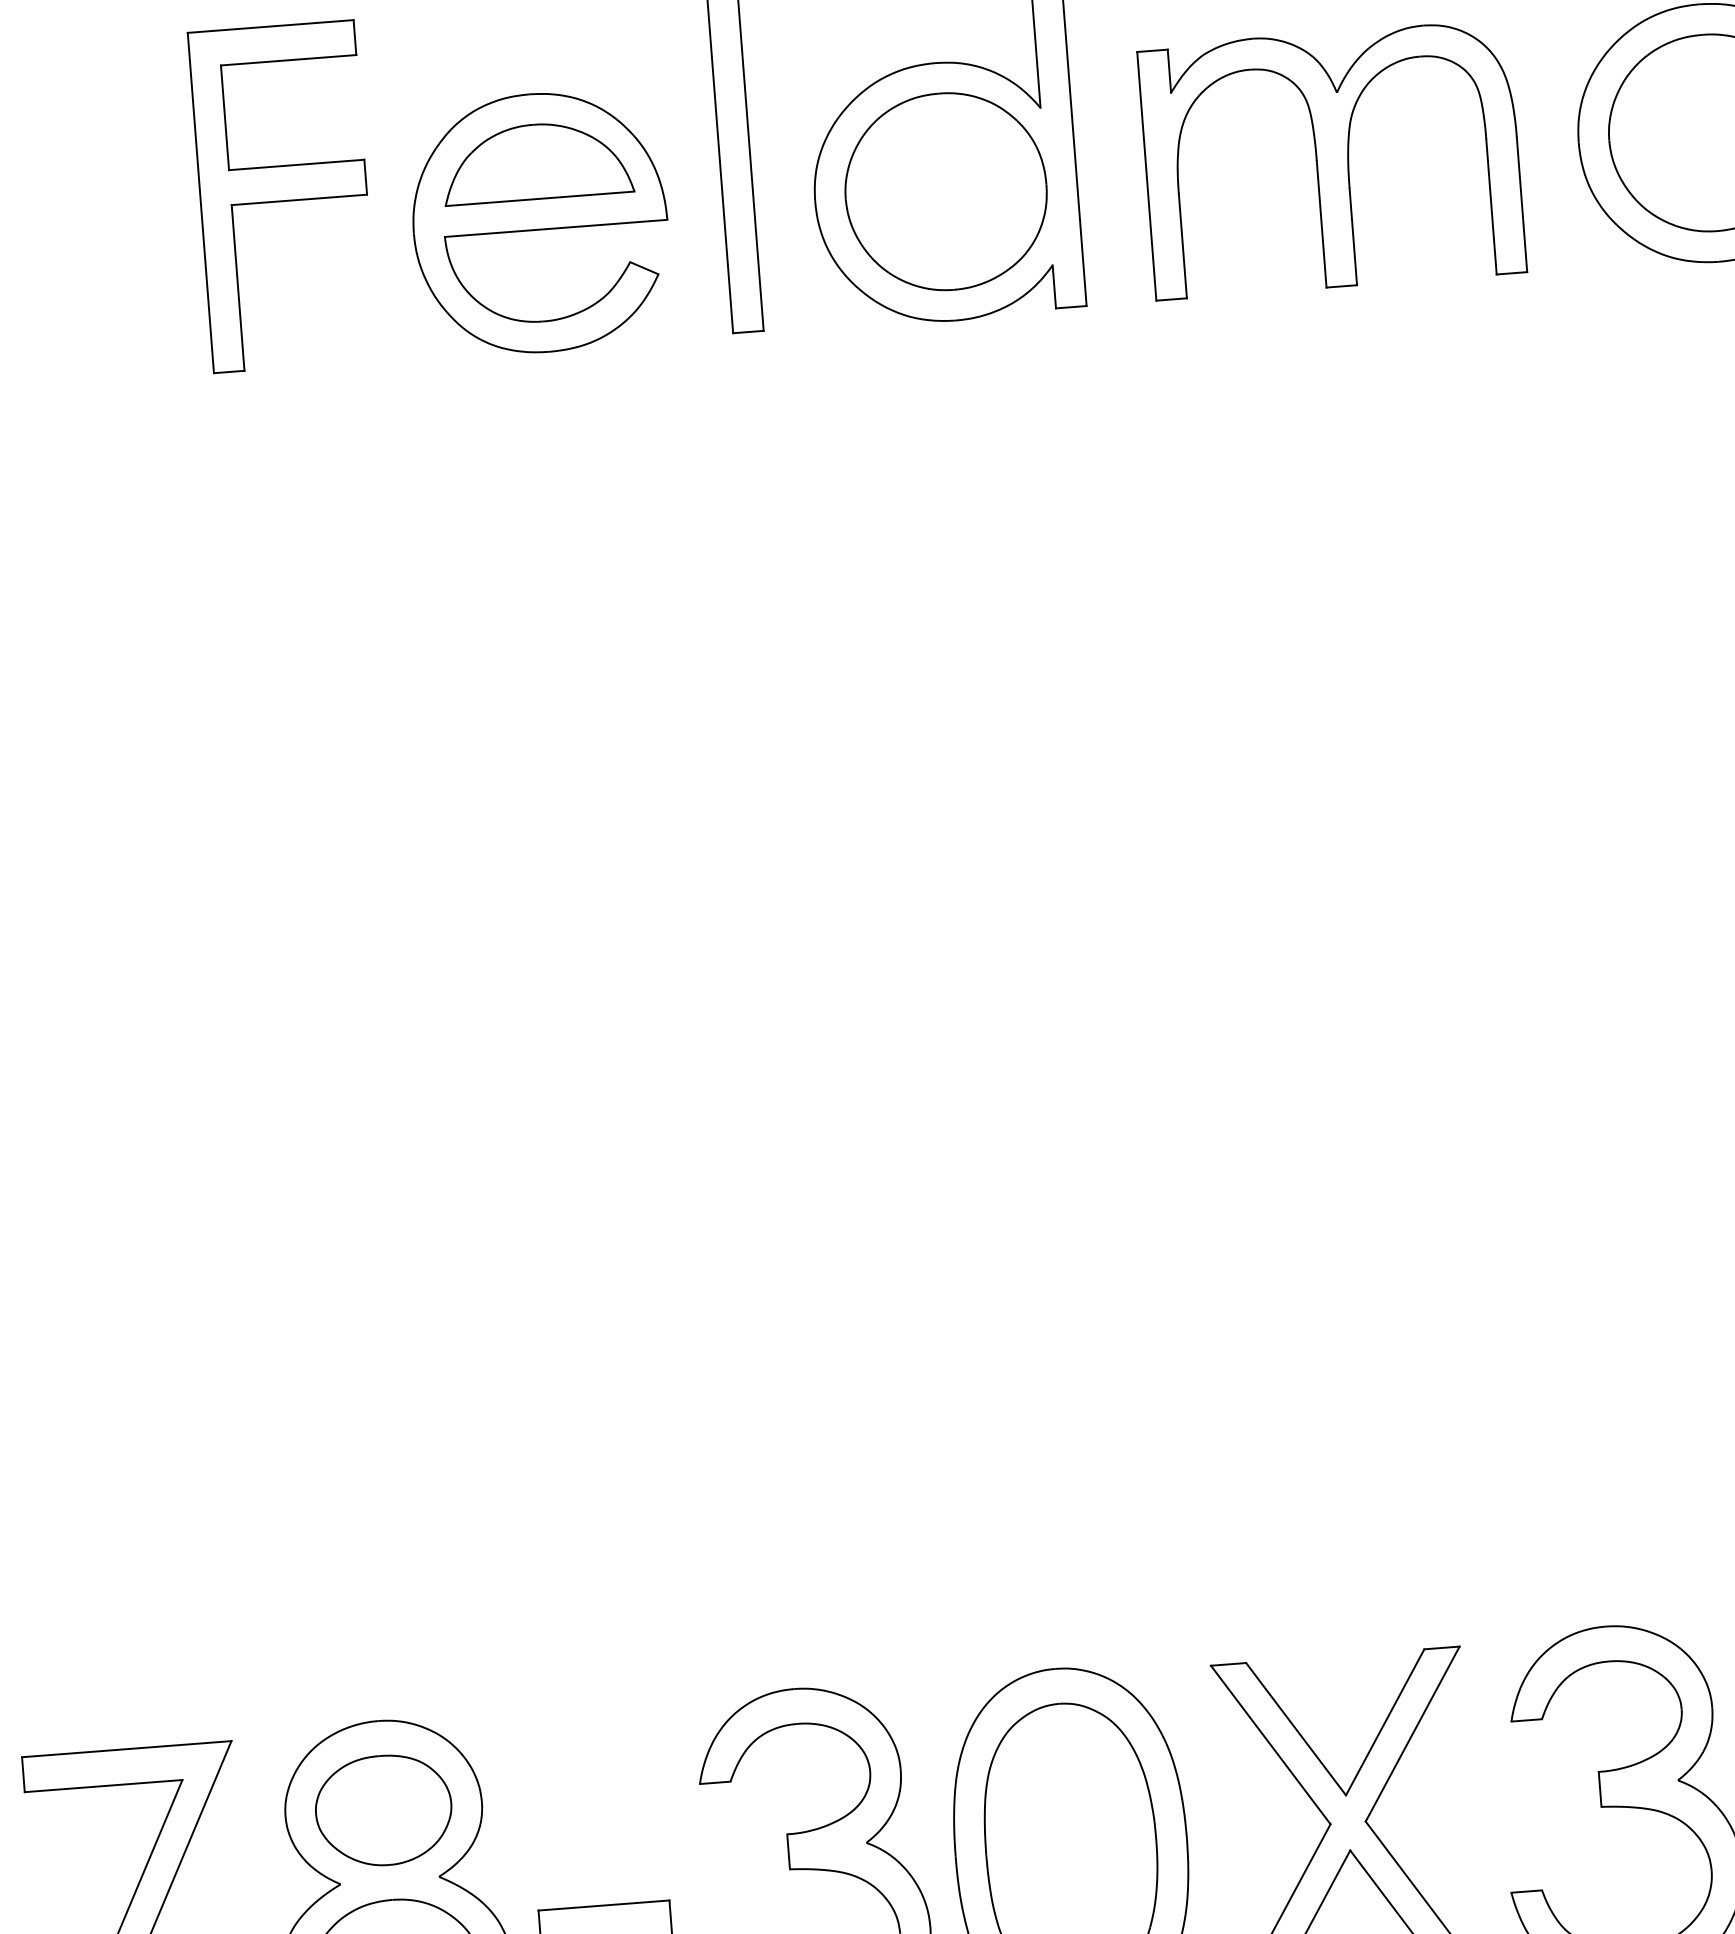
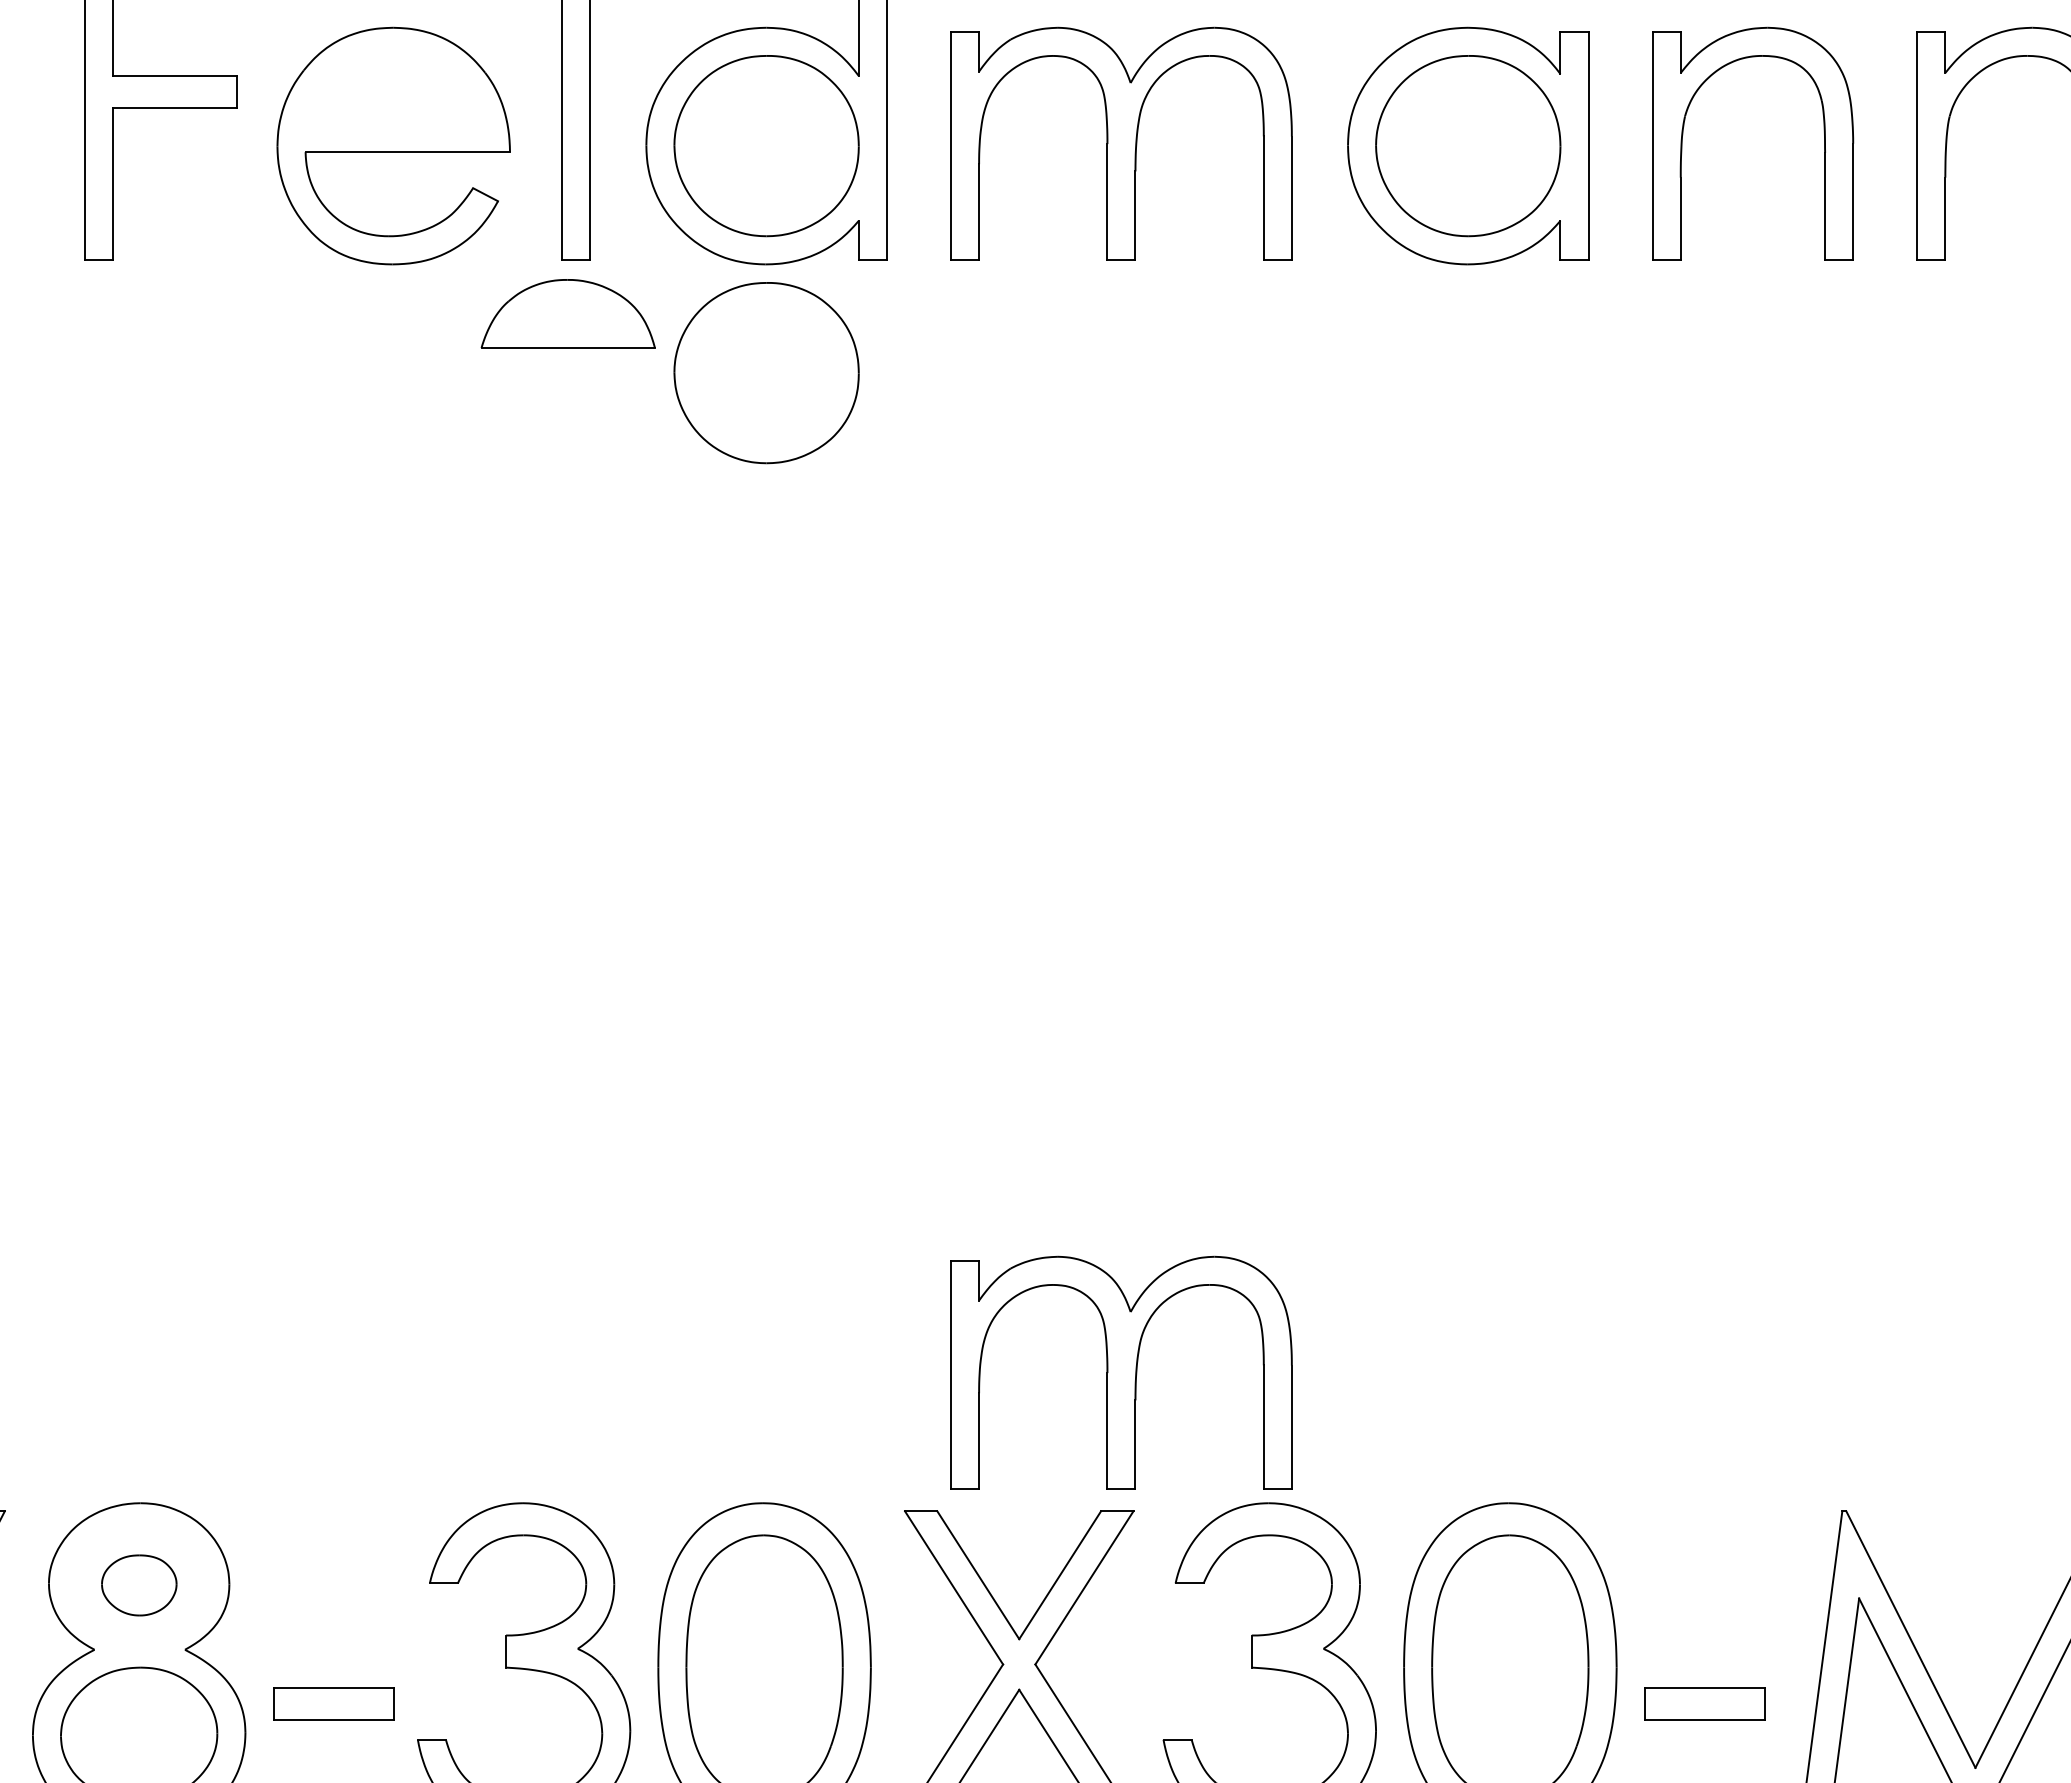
part: (536, 161) -> (567, 313), moved
part: (965, 439) -> (766, 373), added
part: (1434, 1496) -> (1121, 1372), added
part: (384, 1810) -> (139, 1585), size x0.6

